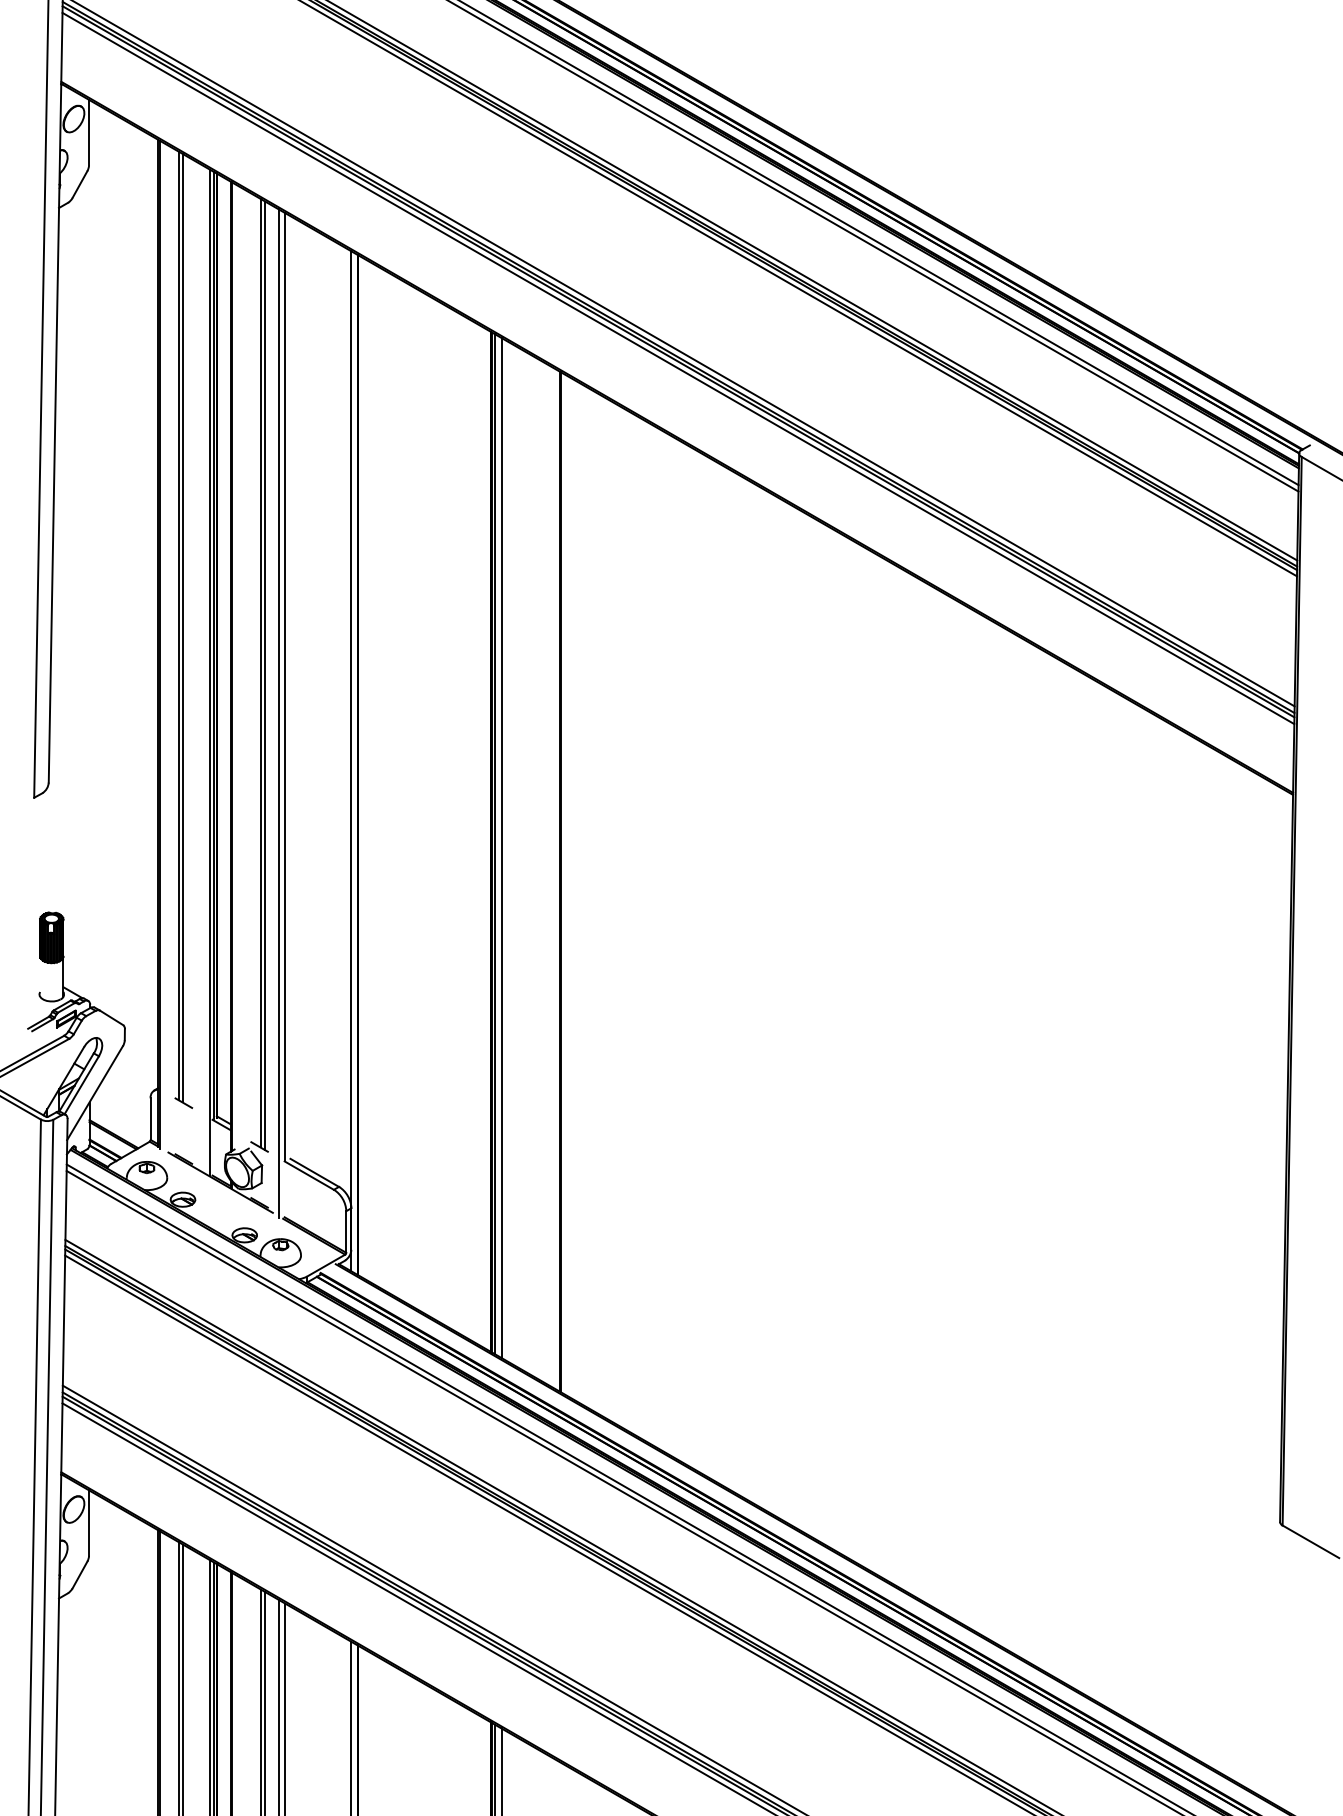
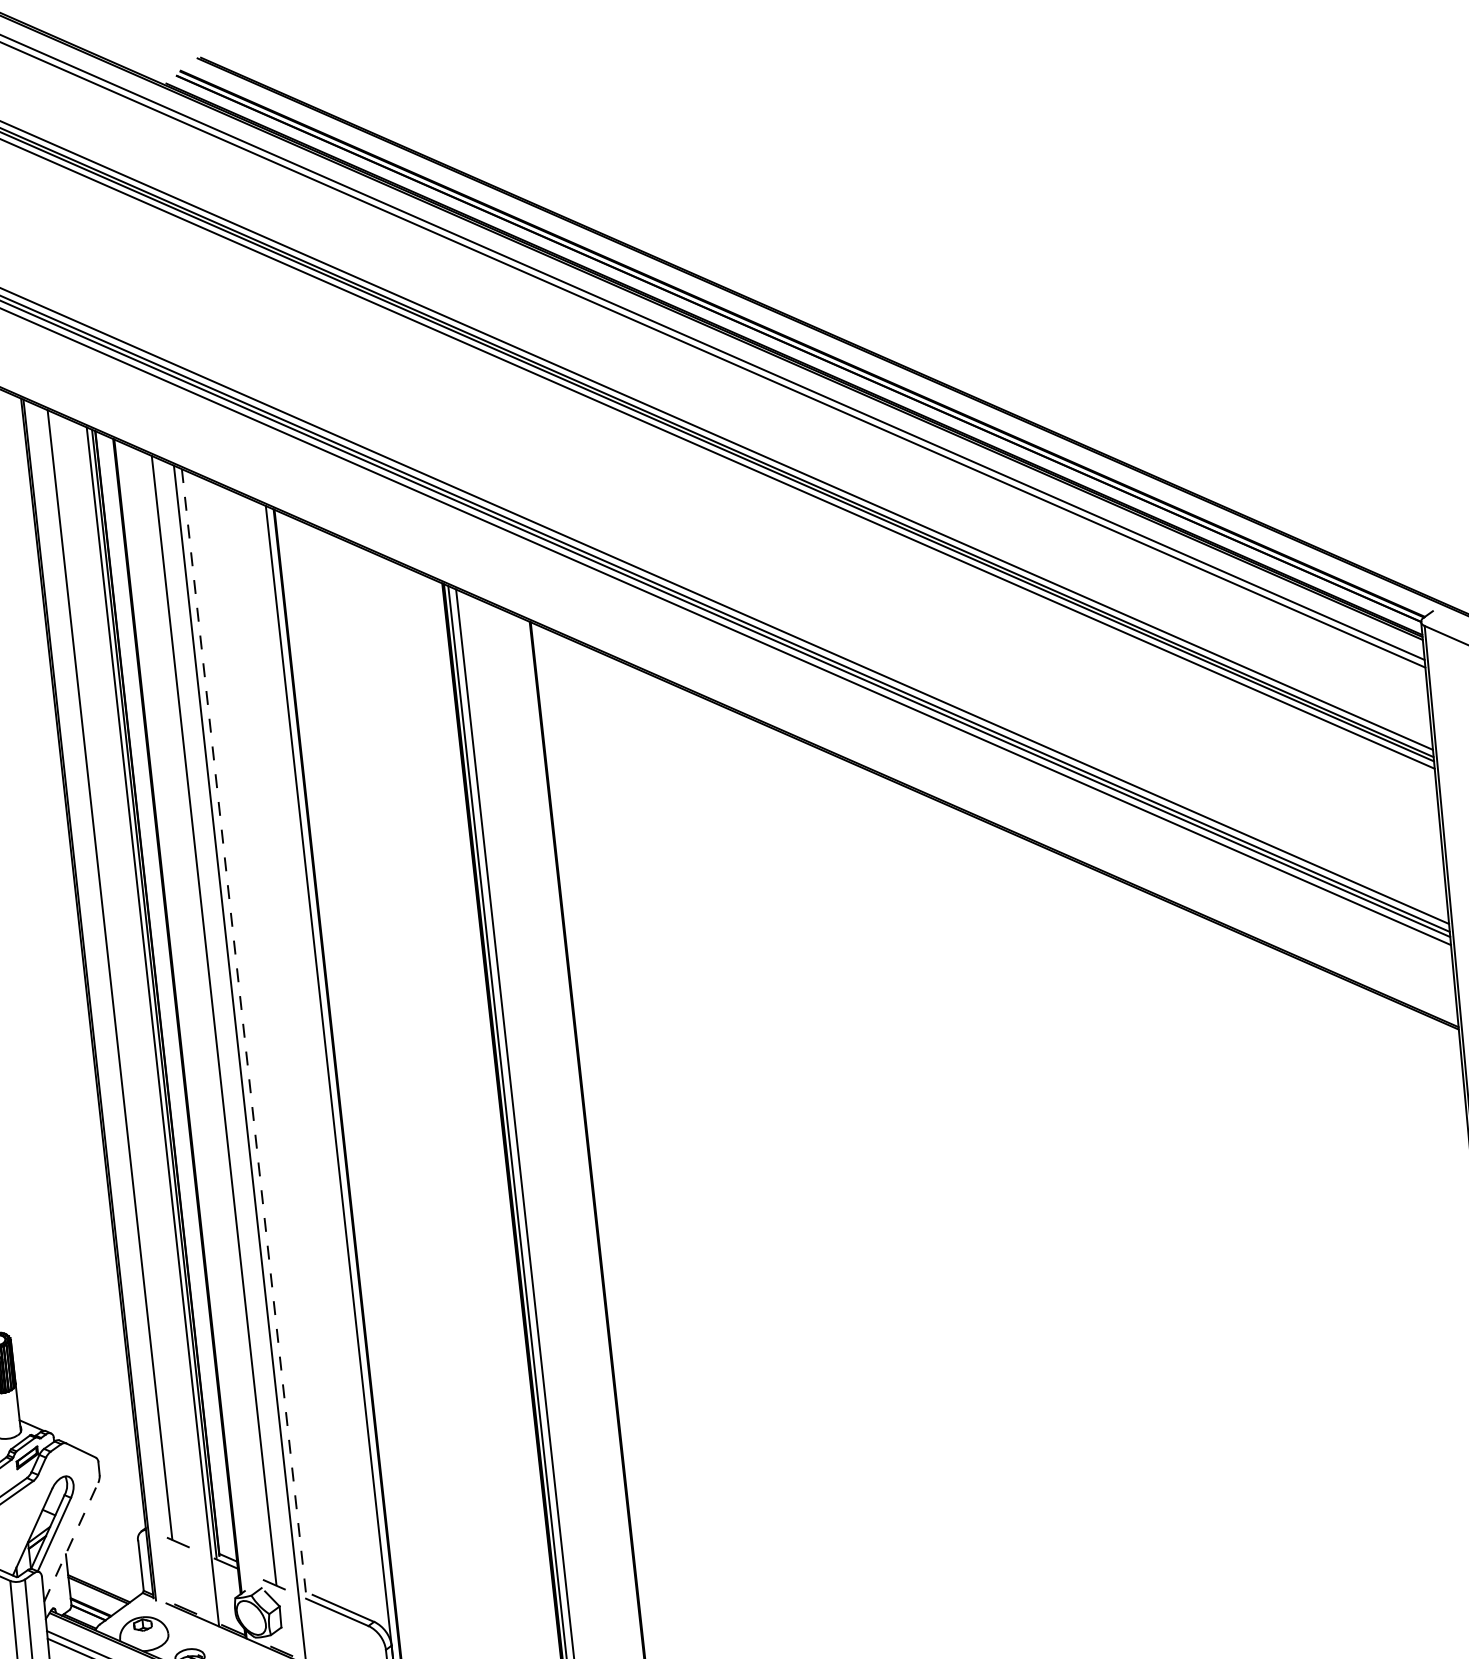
line: (183, 628) -> (115, 977), removed
line: (265, 675) -> (219, 1022), removed
line: (285, 687) -> (244, 1034), solid -> dashed
line: (94, 1093) -> (70, 1542), solid -> dashed

